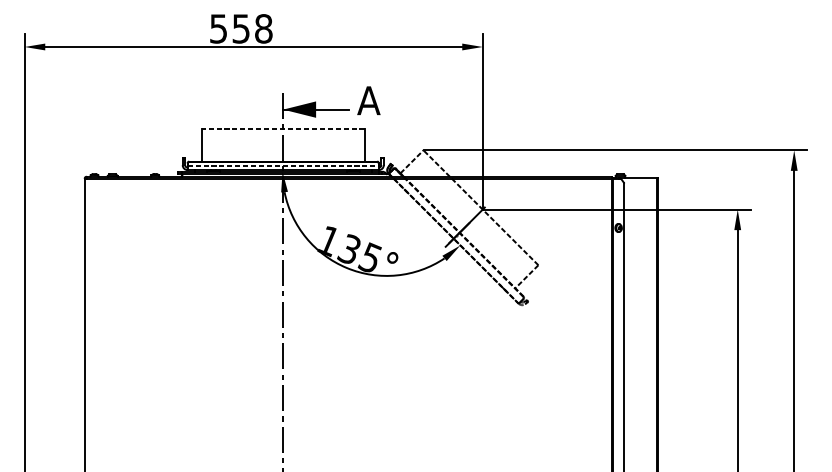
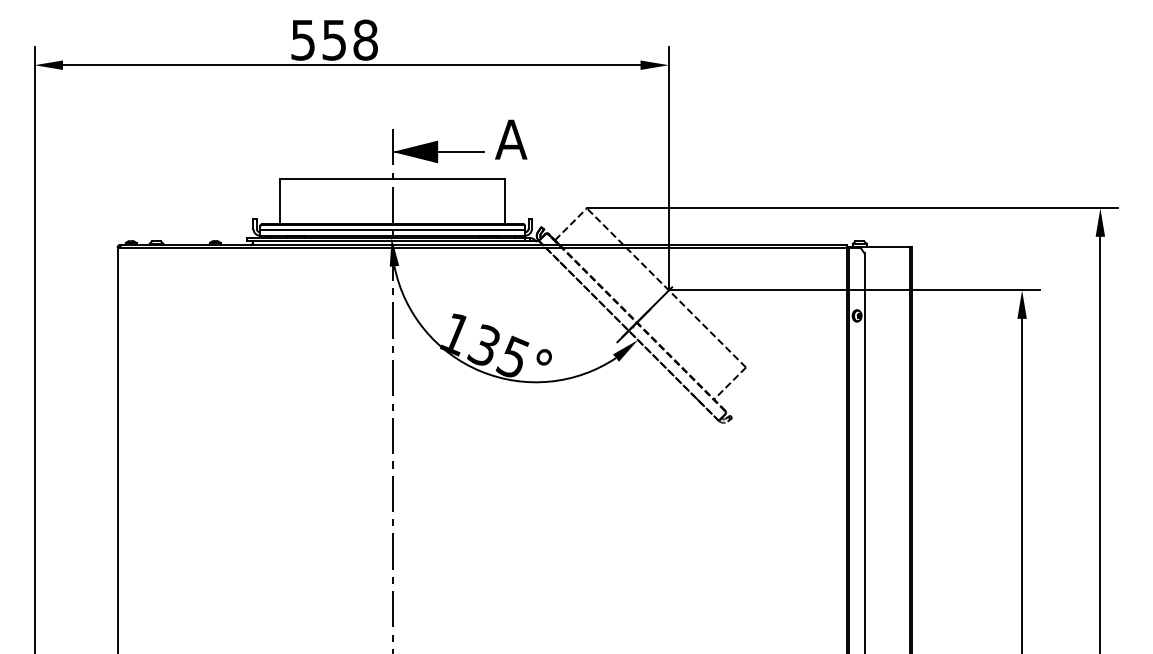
line: (283, 128) -> (392, 178), dashed -> solid
line: (283, 166) -> (393, 230), dashed -> solid

